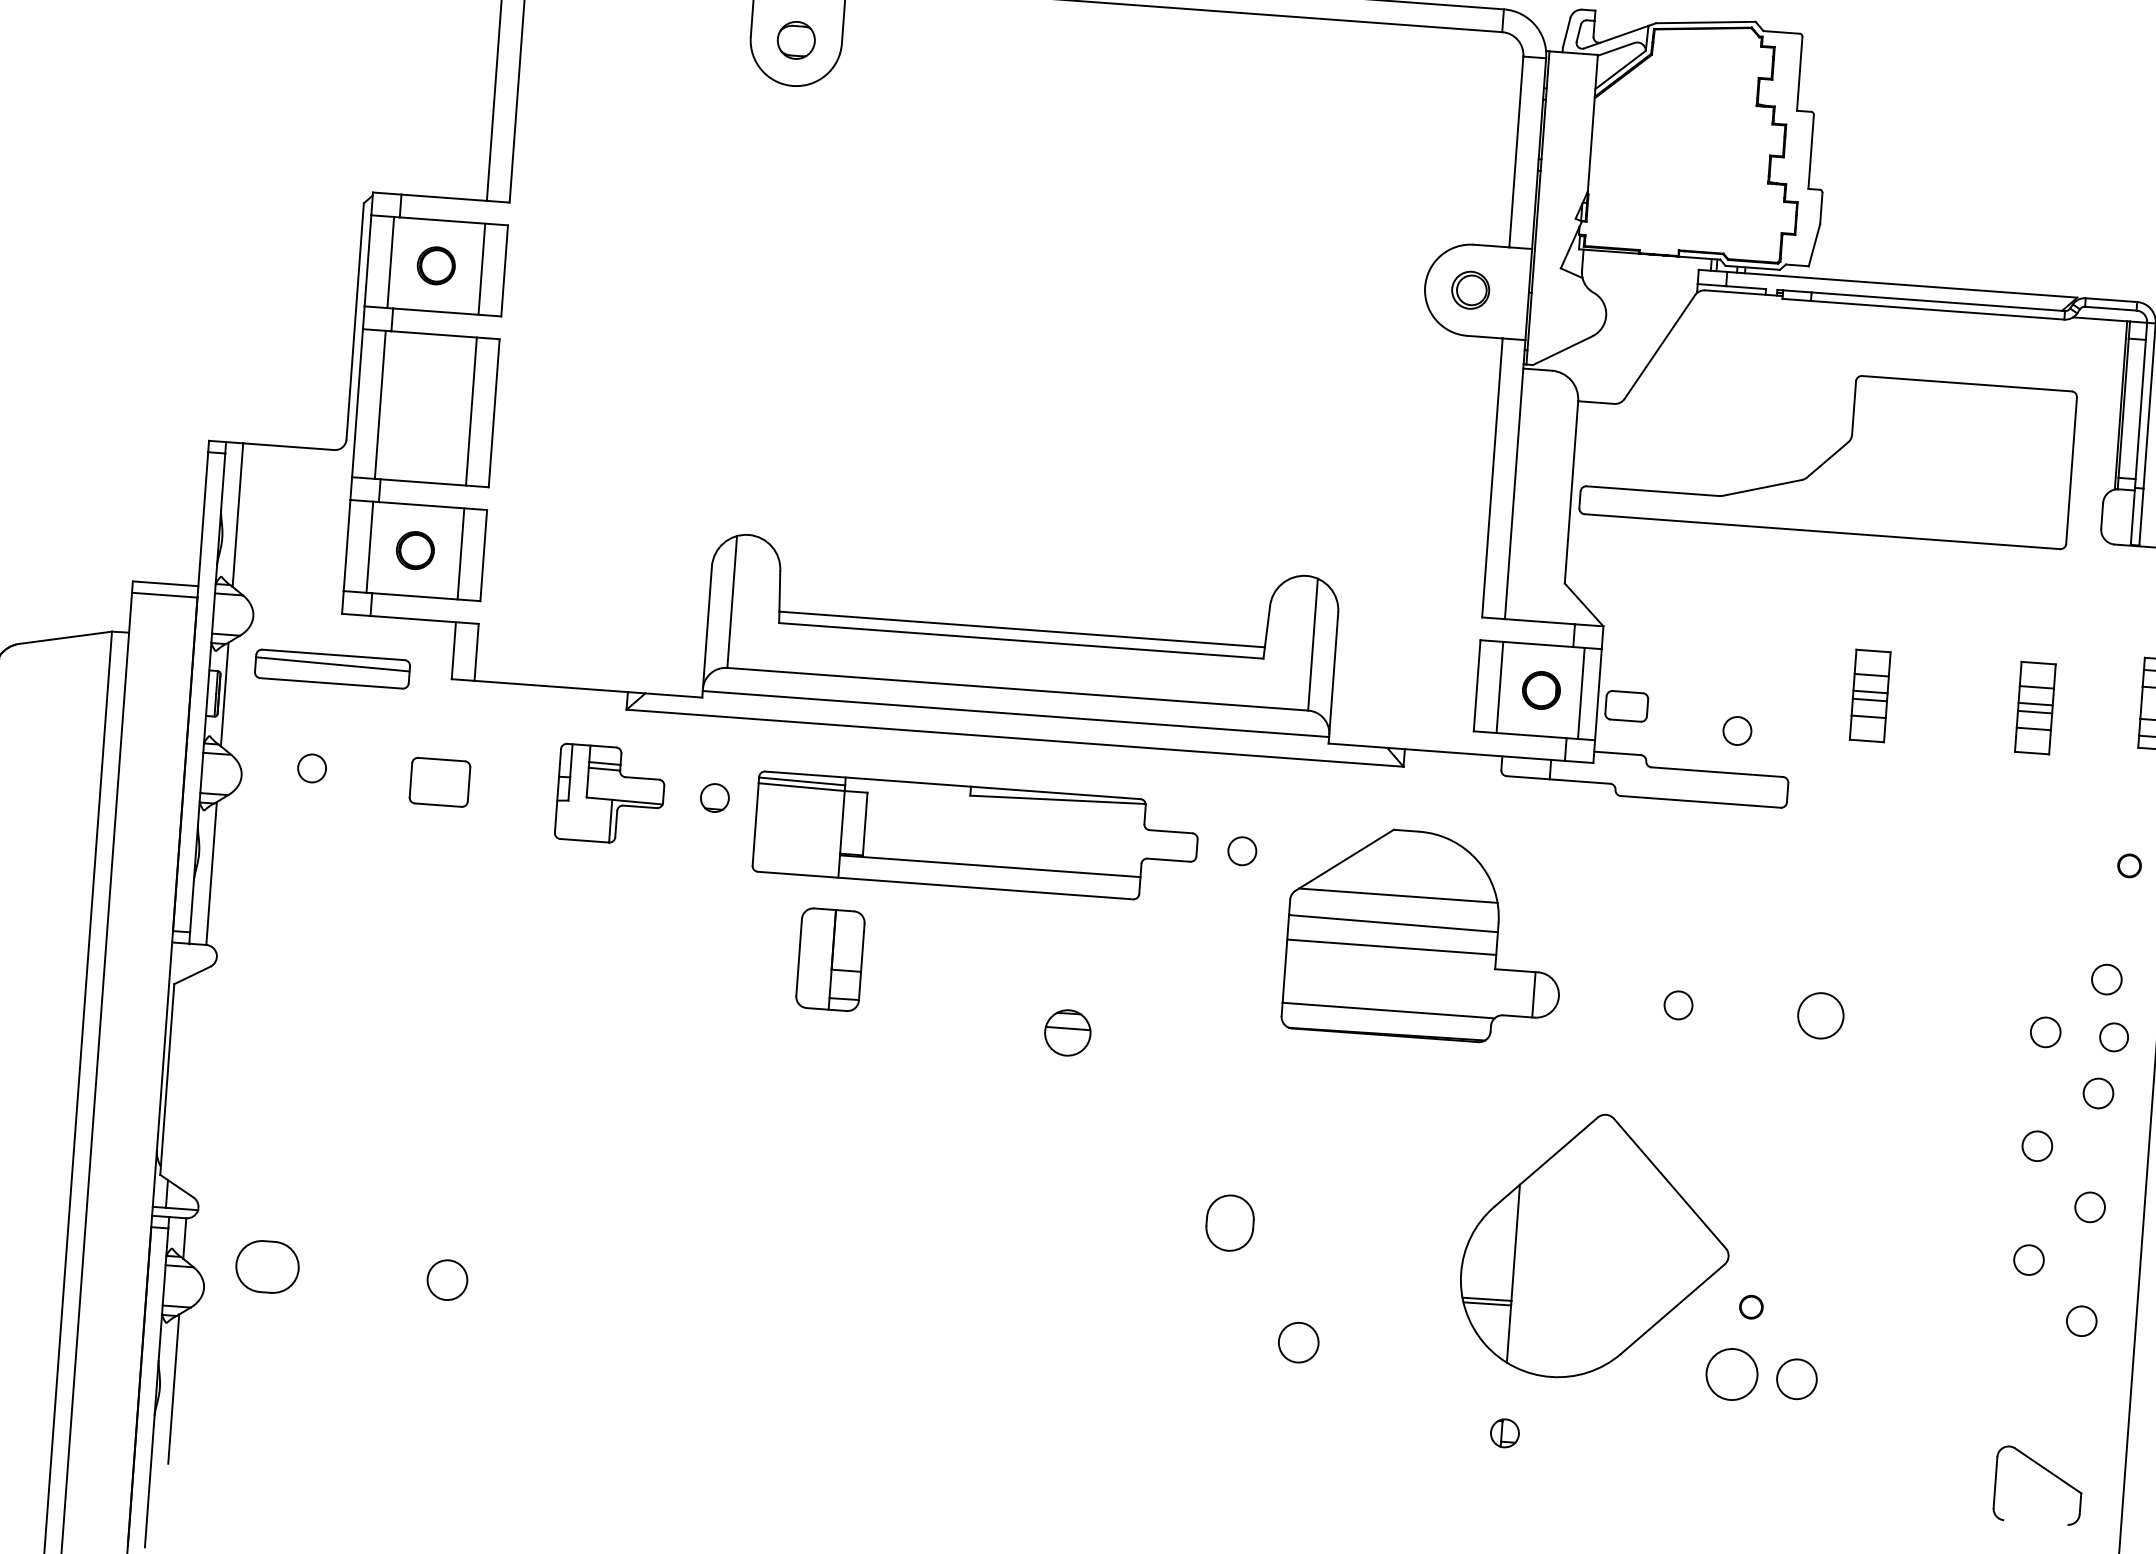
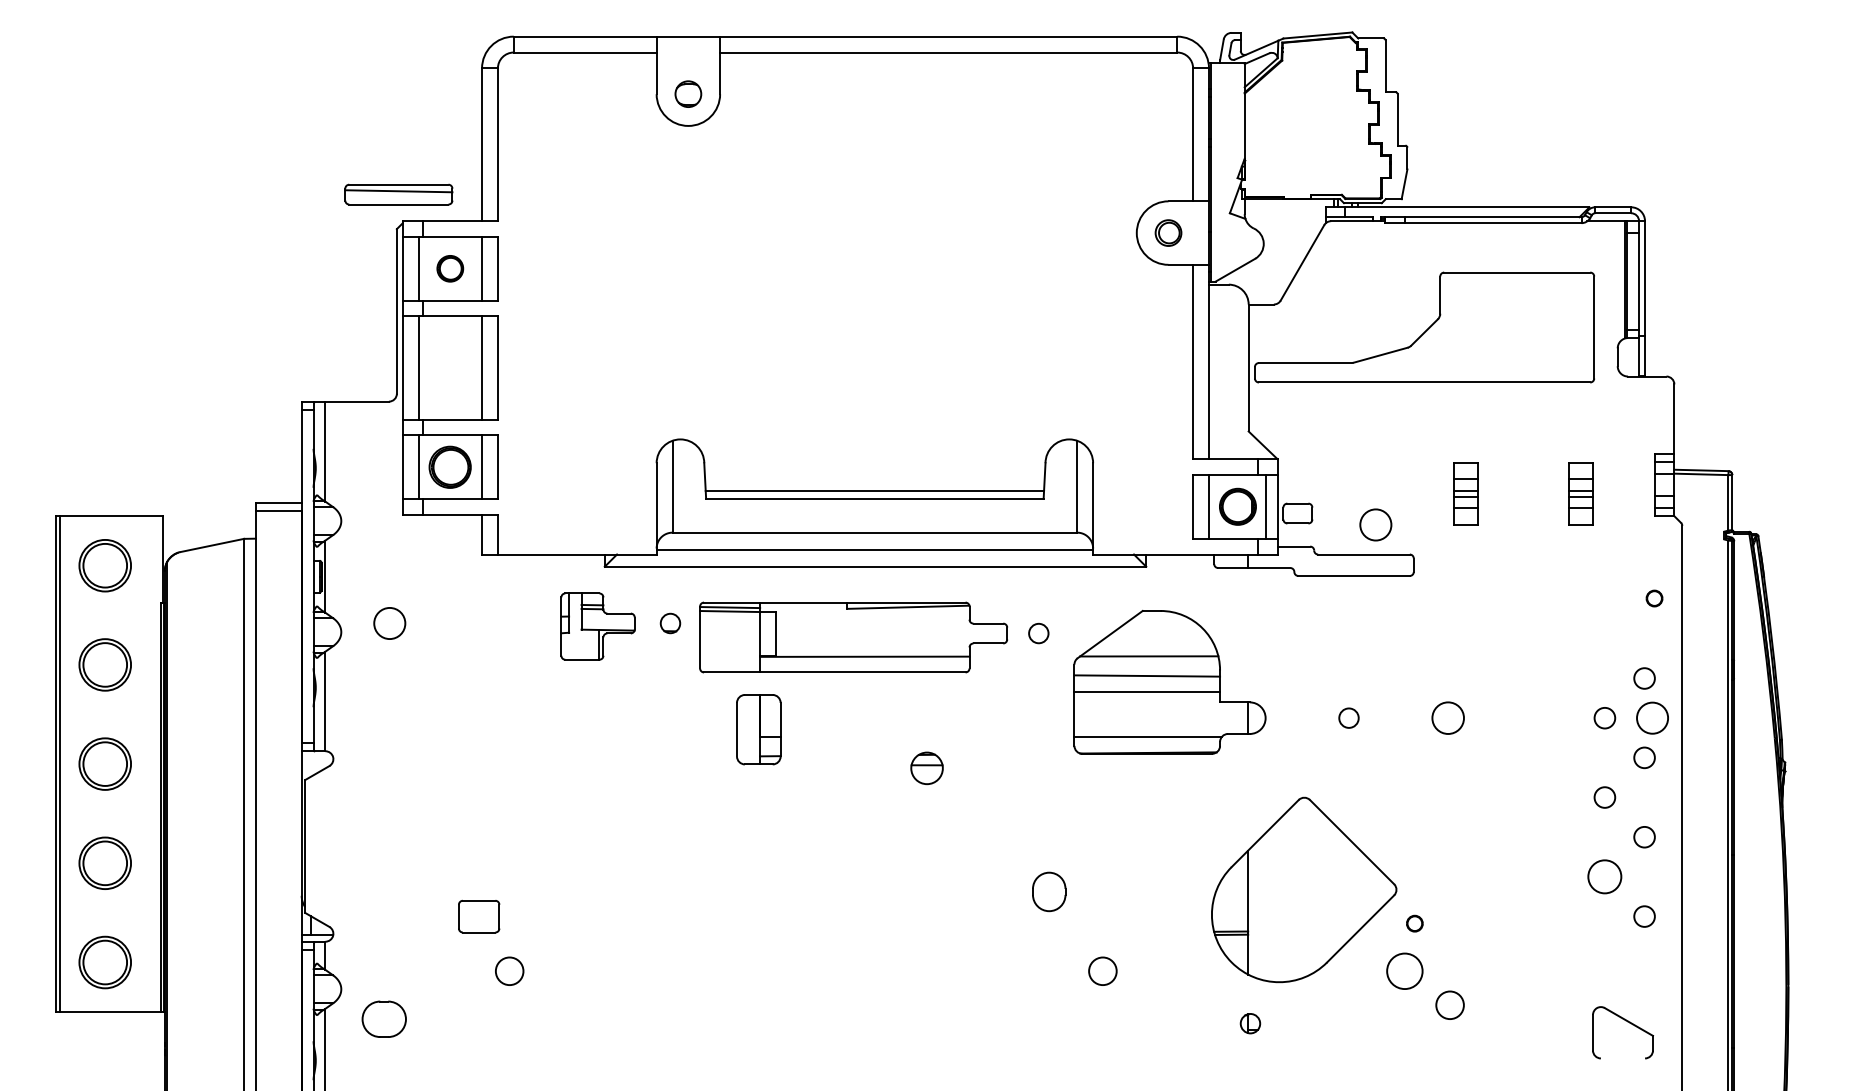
part: (415, 549) -> (450, 466), size x1.6
part: (331, 668) -> (398, 194), moved
part: (1540, 689) -> (1237, 506), size x1.4
circle: (1736, 730) -> (1375, 524), size x1.6
circle: (311, 768) -> (389, 623), size x1.6
part: (440, 782) -> (479, 916), moved
circle: (2114, 1036) -> (1652, 717), size x1.6
circle: (2028, 1259) -> (1604, 876), size x1.6
part: (266, 1265) -> (383, 1018), moved
circle: (1796, 1378) -> (1449, 1004), moved

